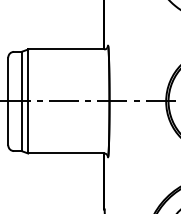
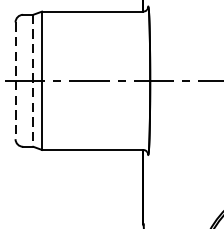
line: (8, 101) -> (15, 80), solid -> dashed
line: (21, 101) -> (33, 80), solid -> dashed

